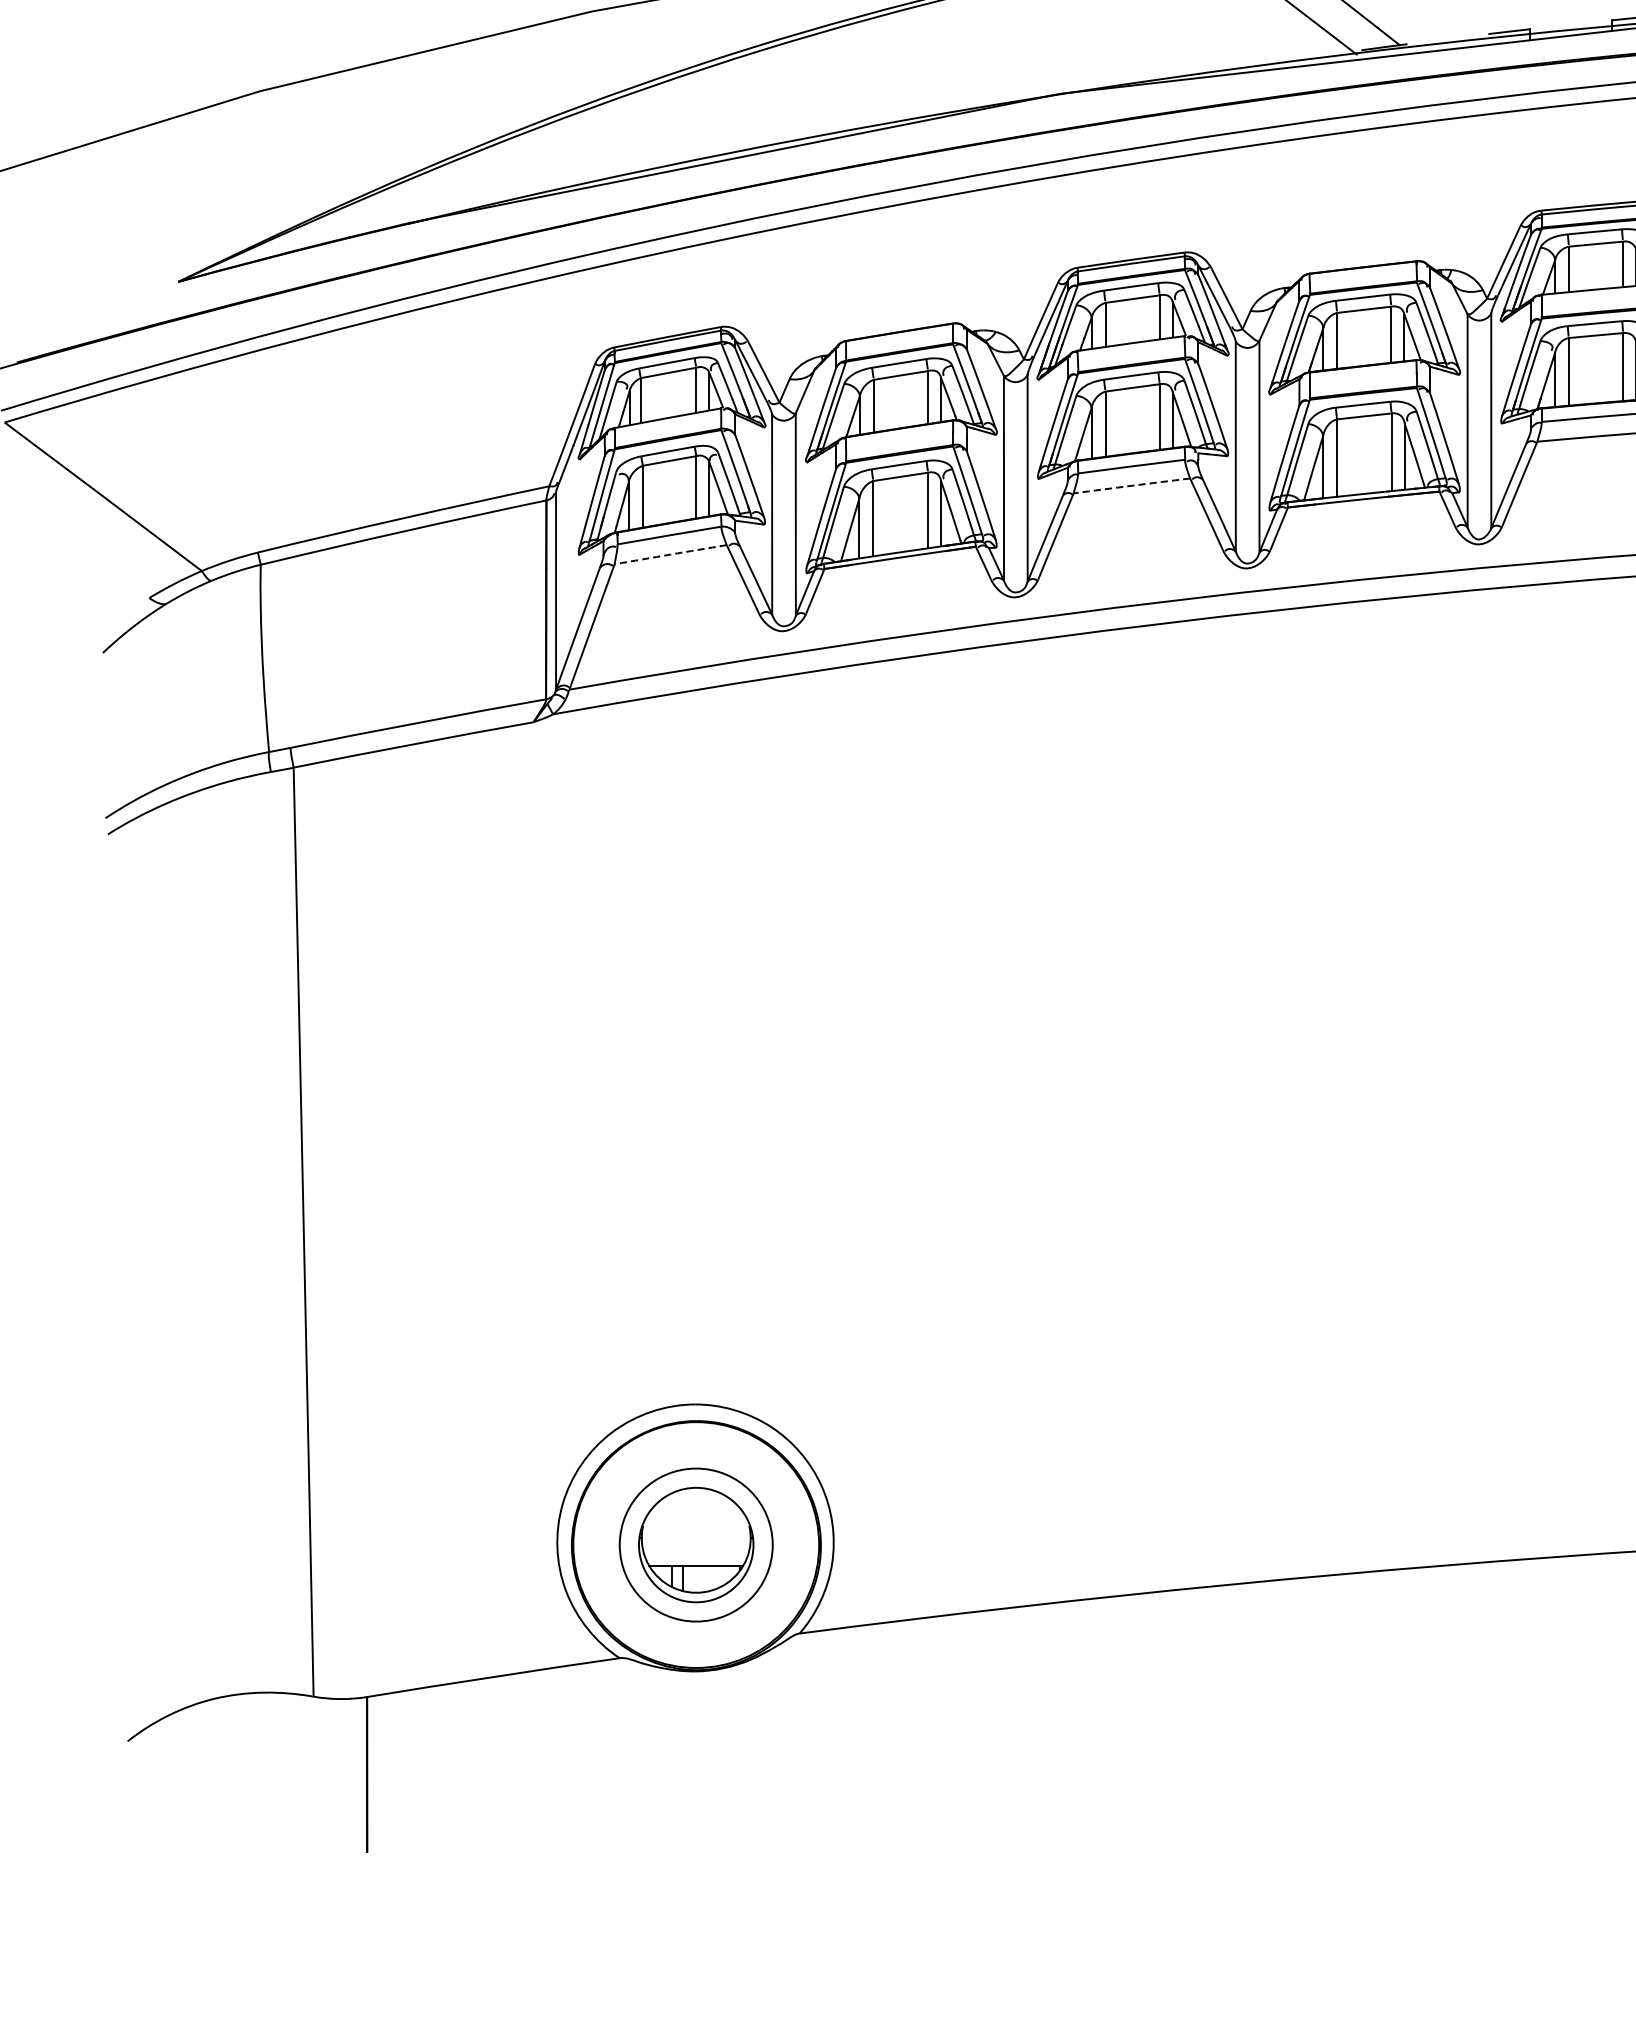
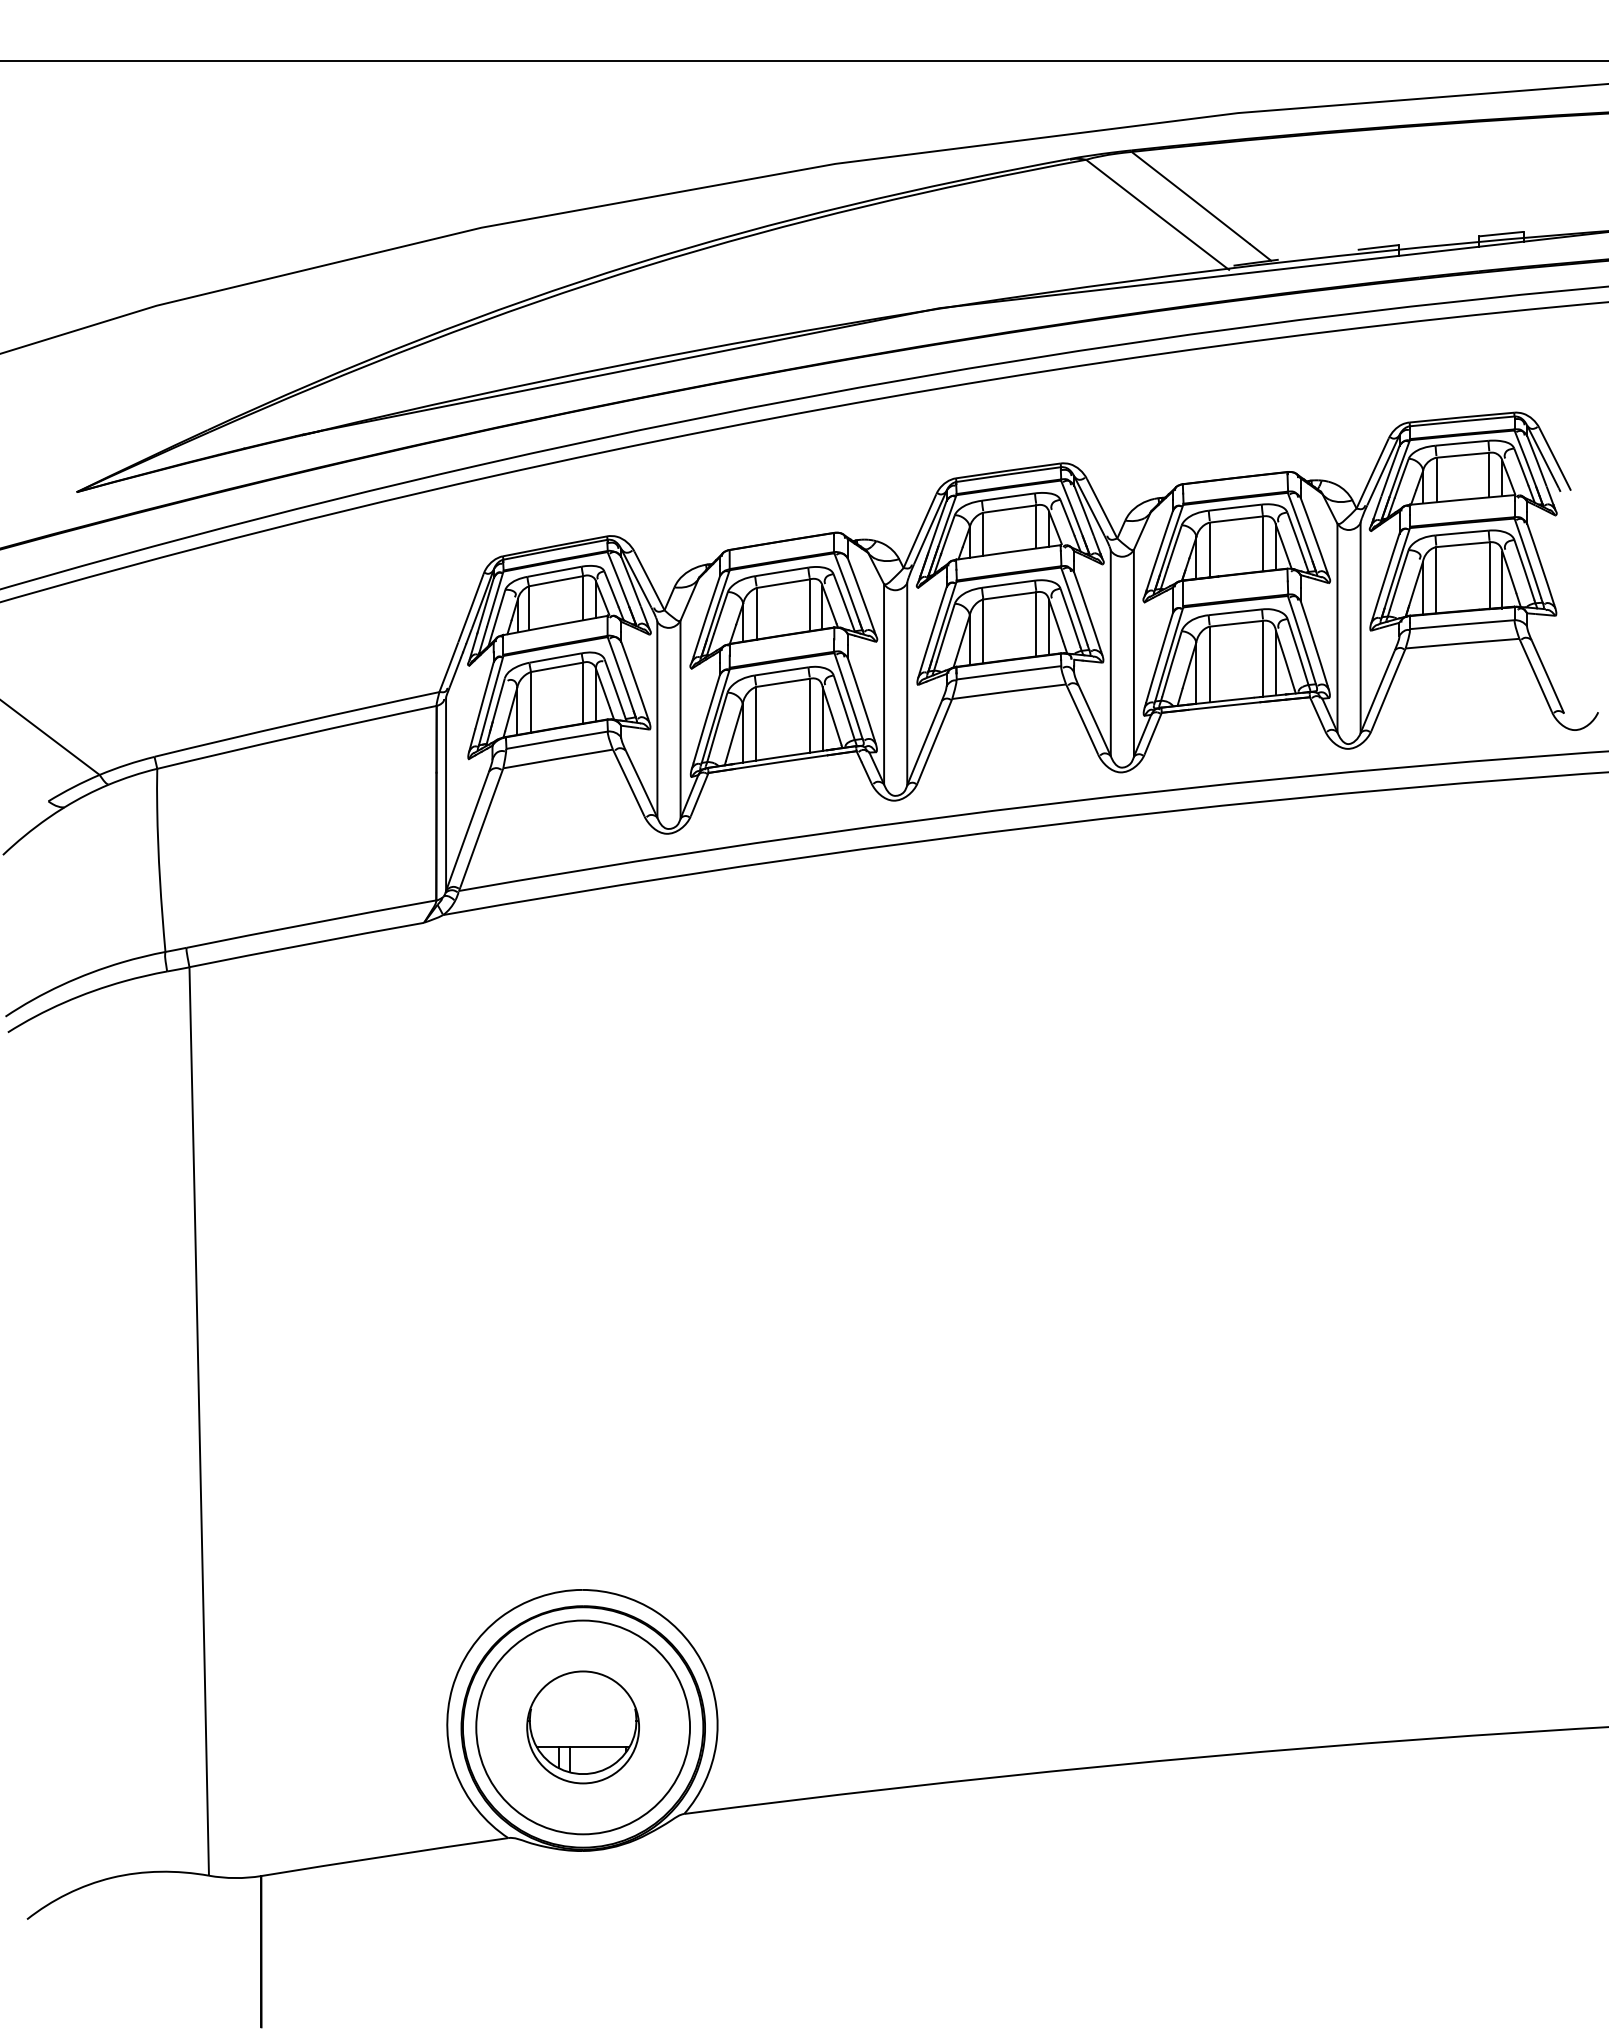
arc: (1132, 485) -> (1009, 691), dashed -> solid
arc: (671, 554) -> (558, 758), dashed -> solid
circle: (696, 1545) -> (583, 1727), size x1.43

